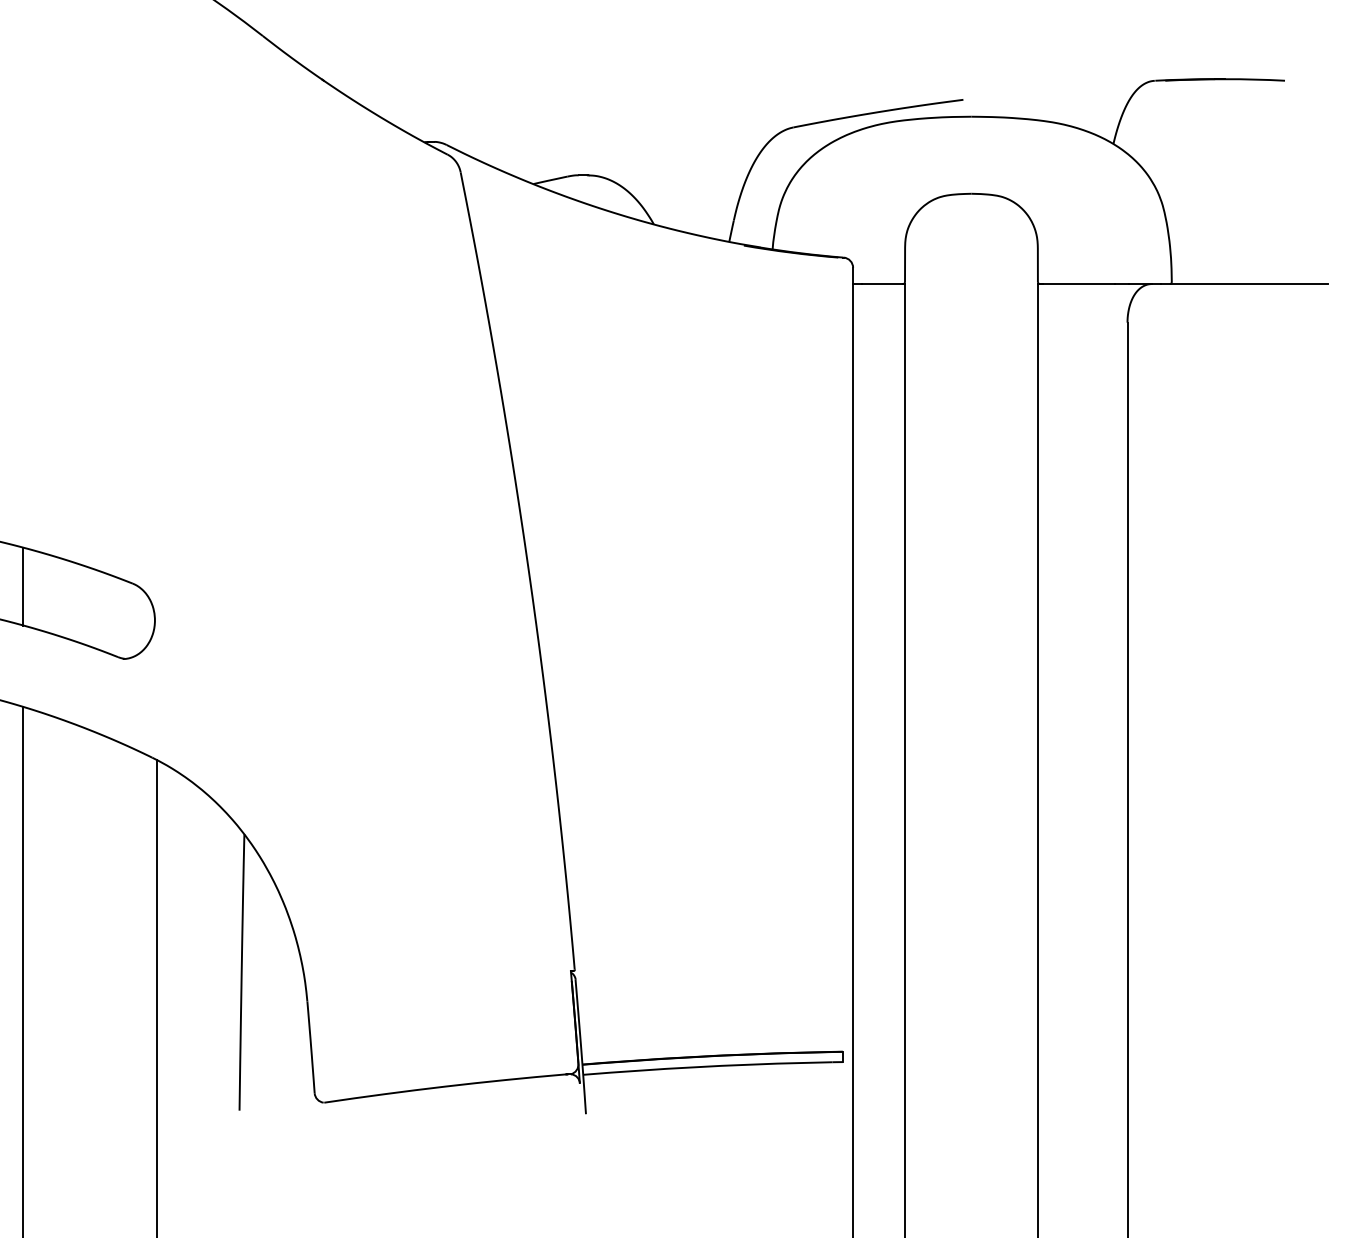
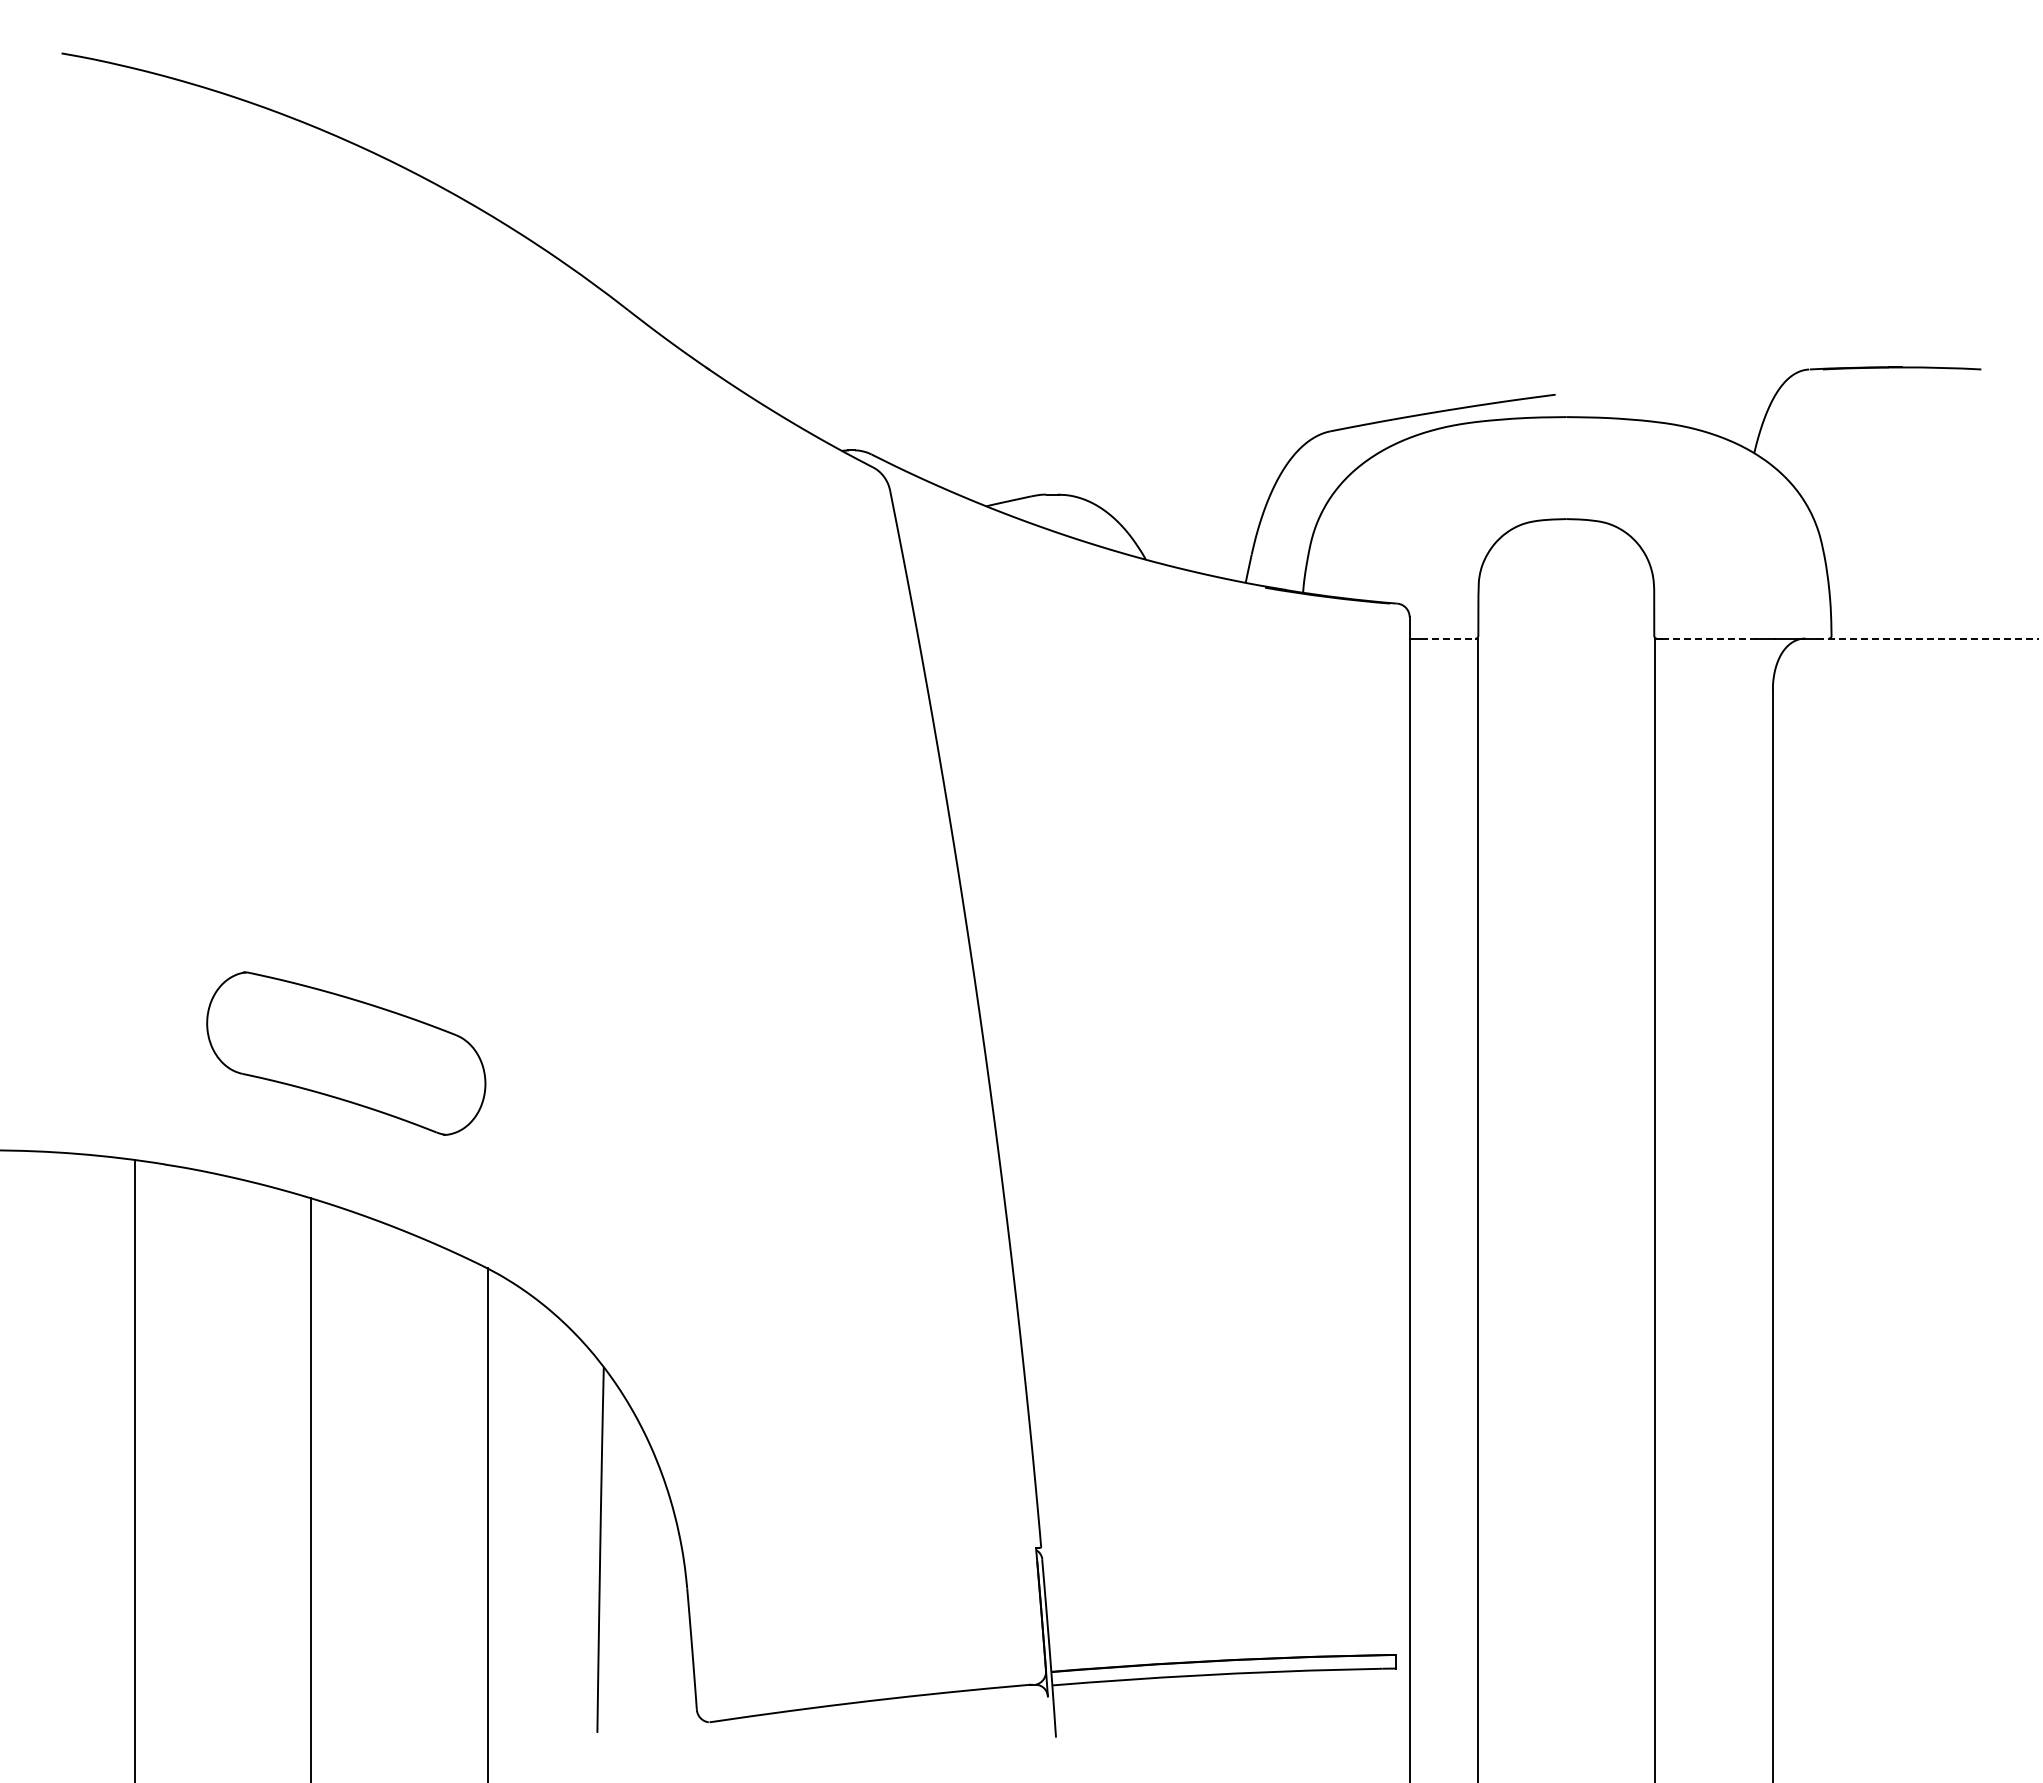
line: (883, 283) -> (1449, 638), solid -> dashed
line: (1079, 283) -> (1709, 638), solid -> dashed
line: (1245, 283) -> (1928, 638), solid -> dashed
line: (23, 586) -> (311, 1038), removed

